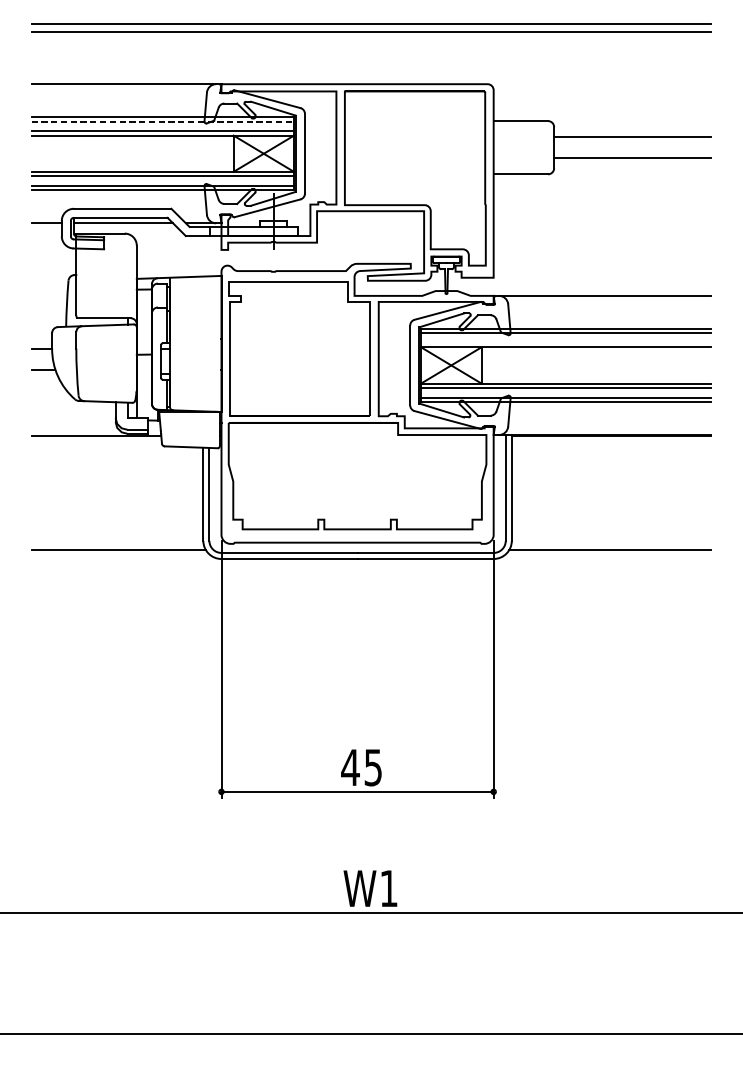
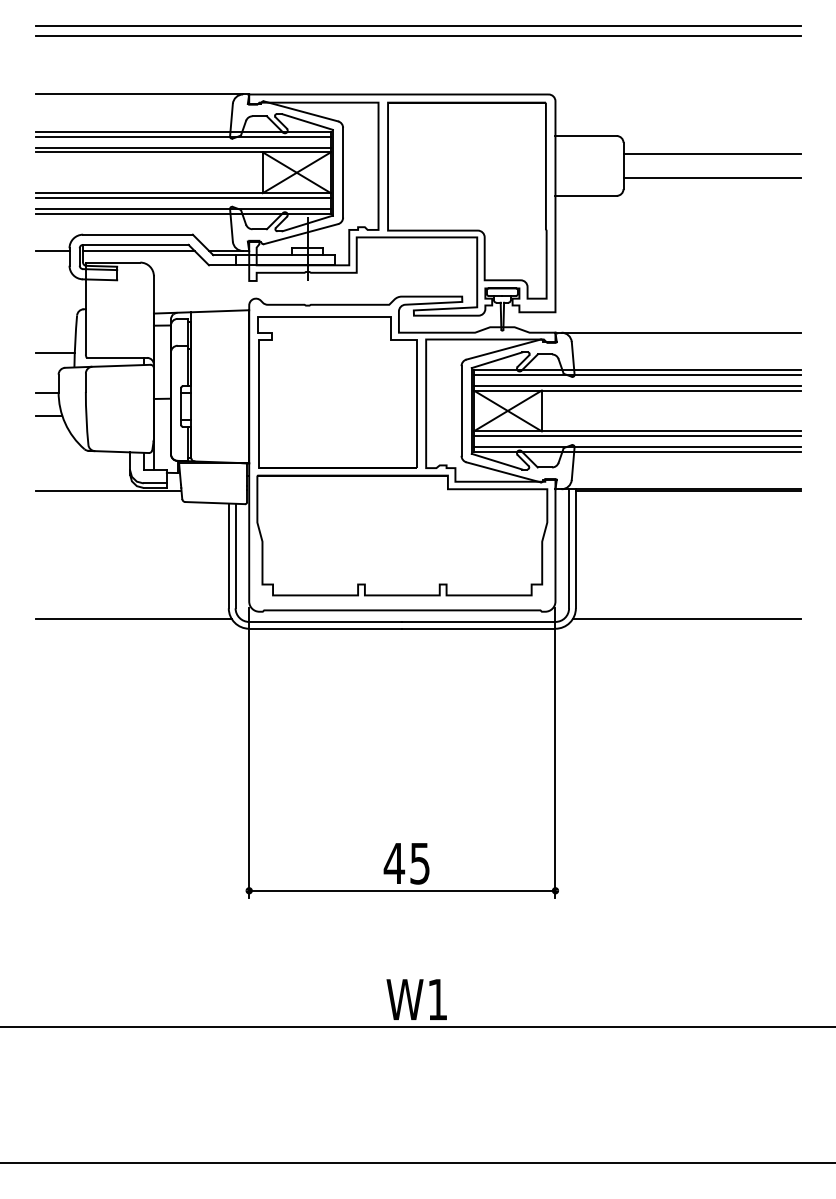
line: (163, 121) -> (183, 136), dashed -> solid
line: (48, 314) -> (54, 353), added
line: (565, 342) -> (636, 385), added

